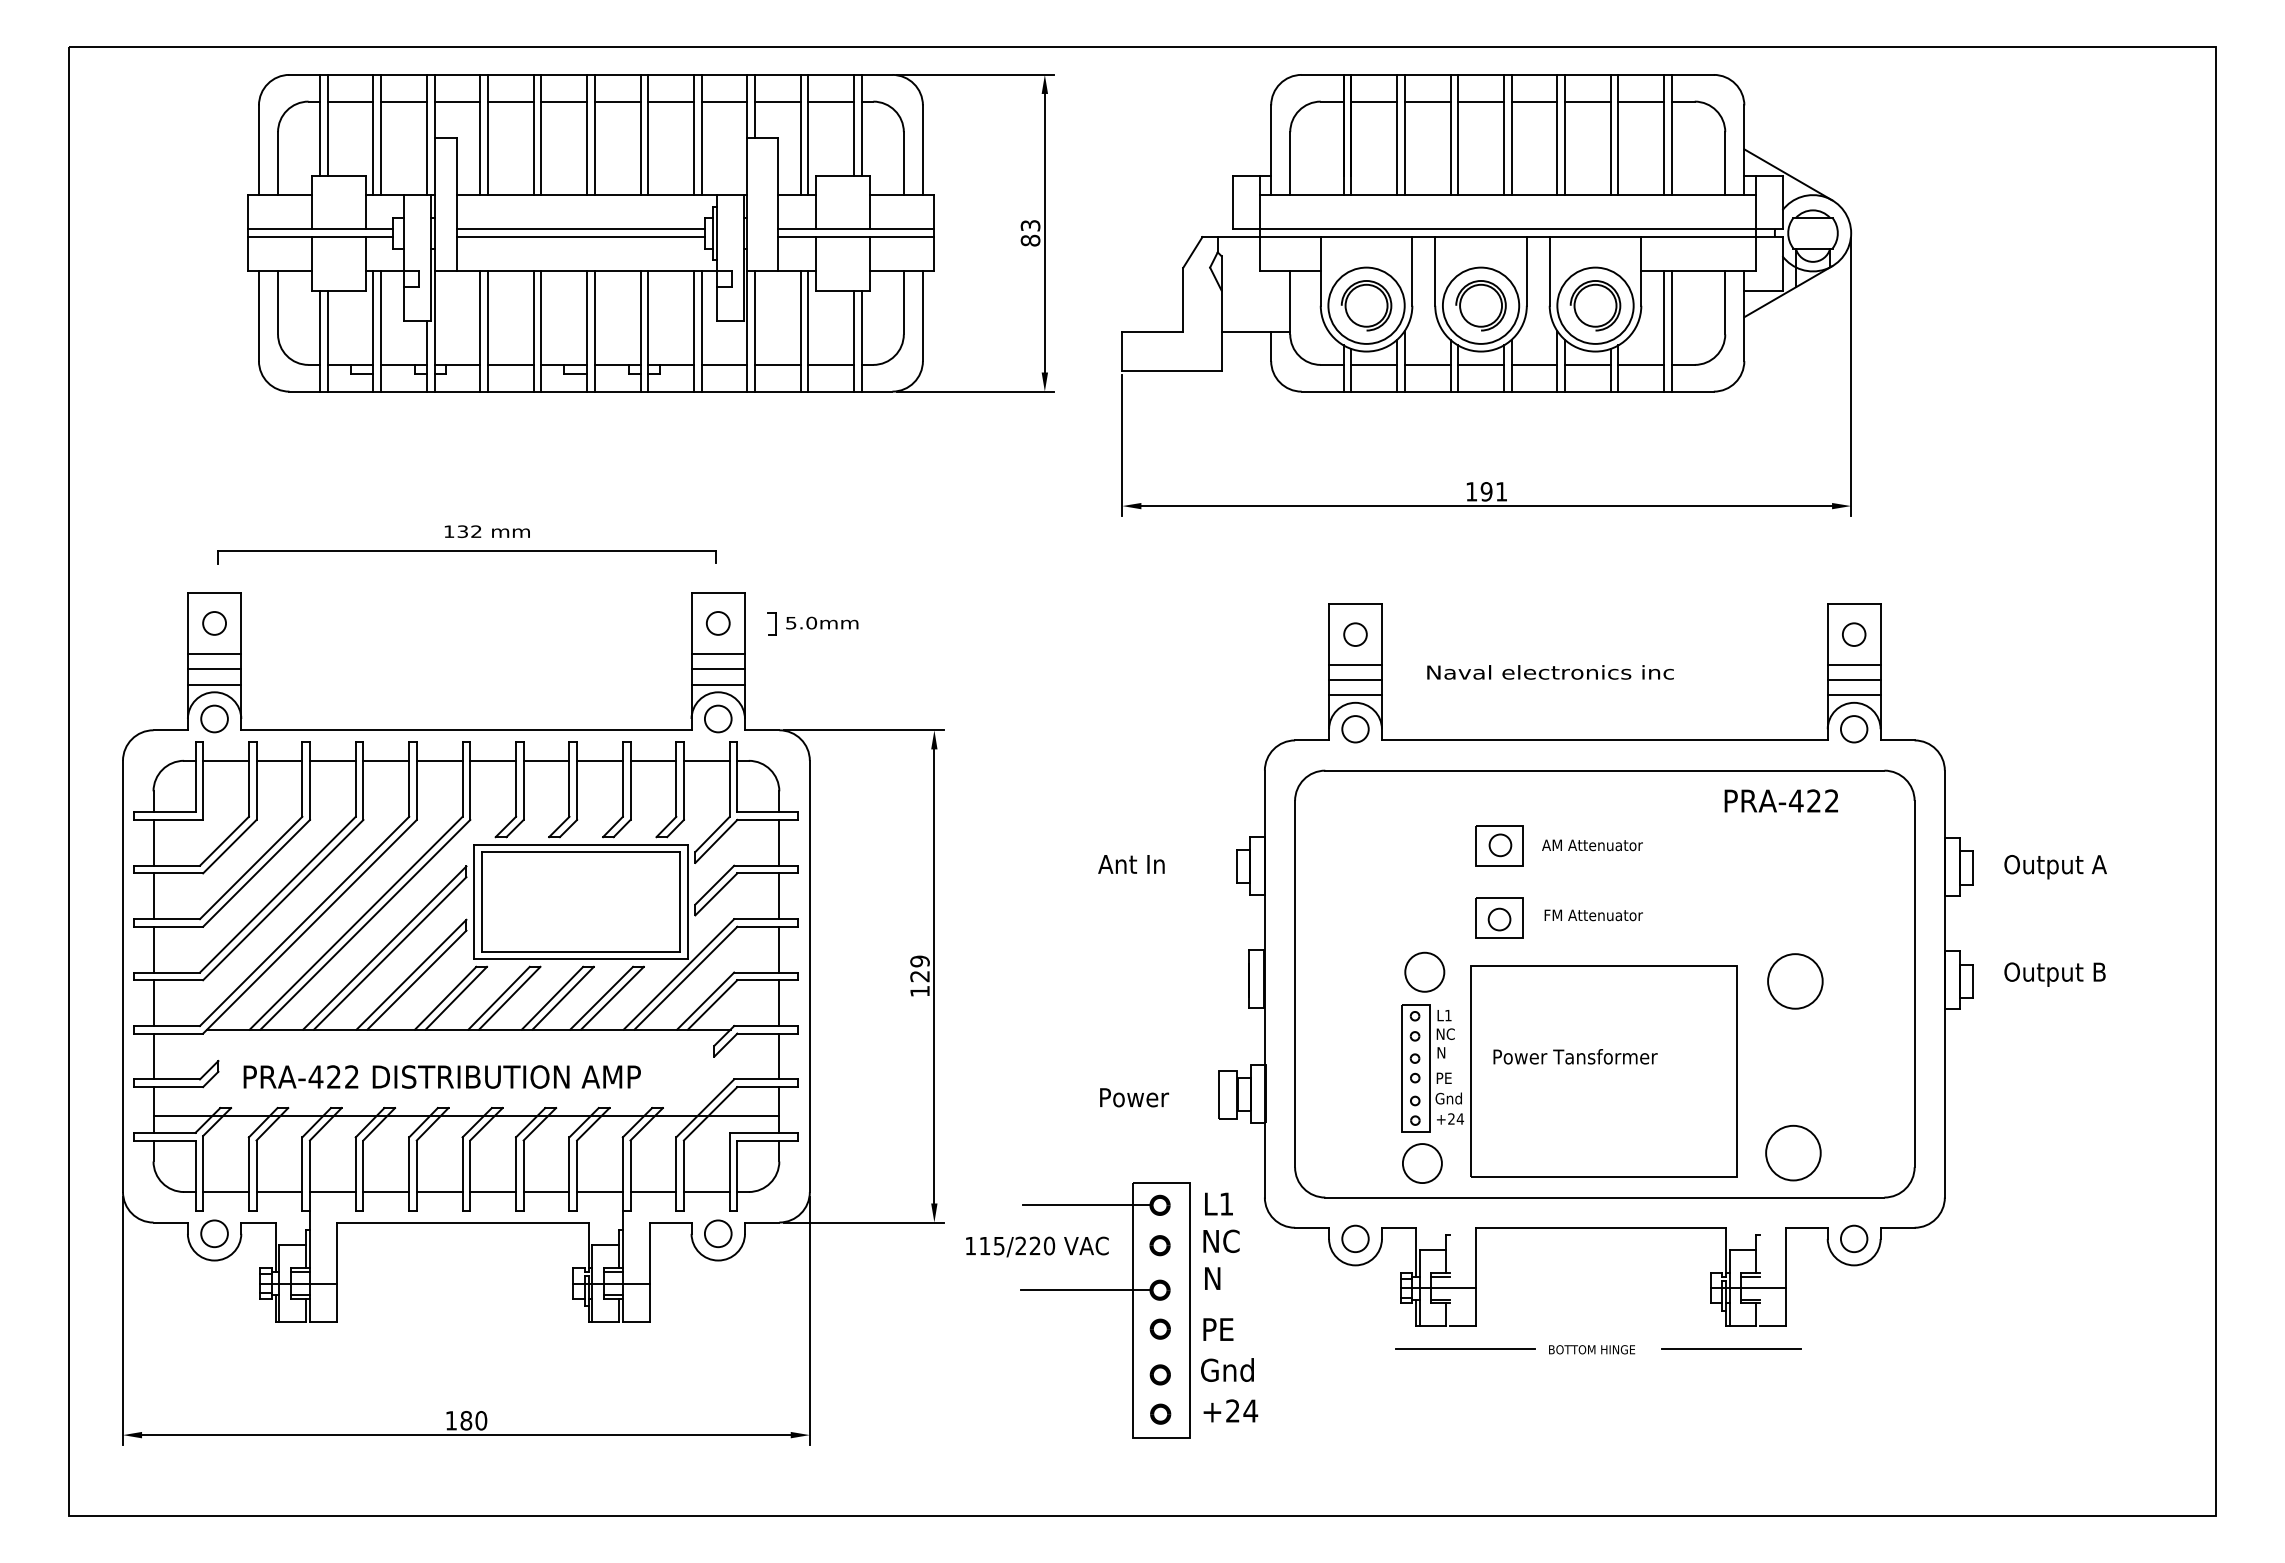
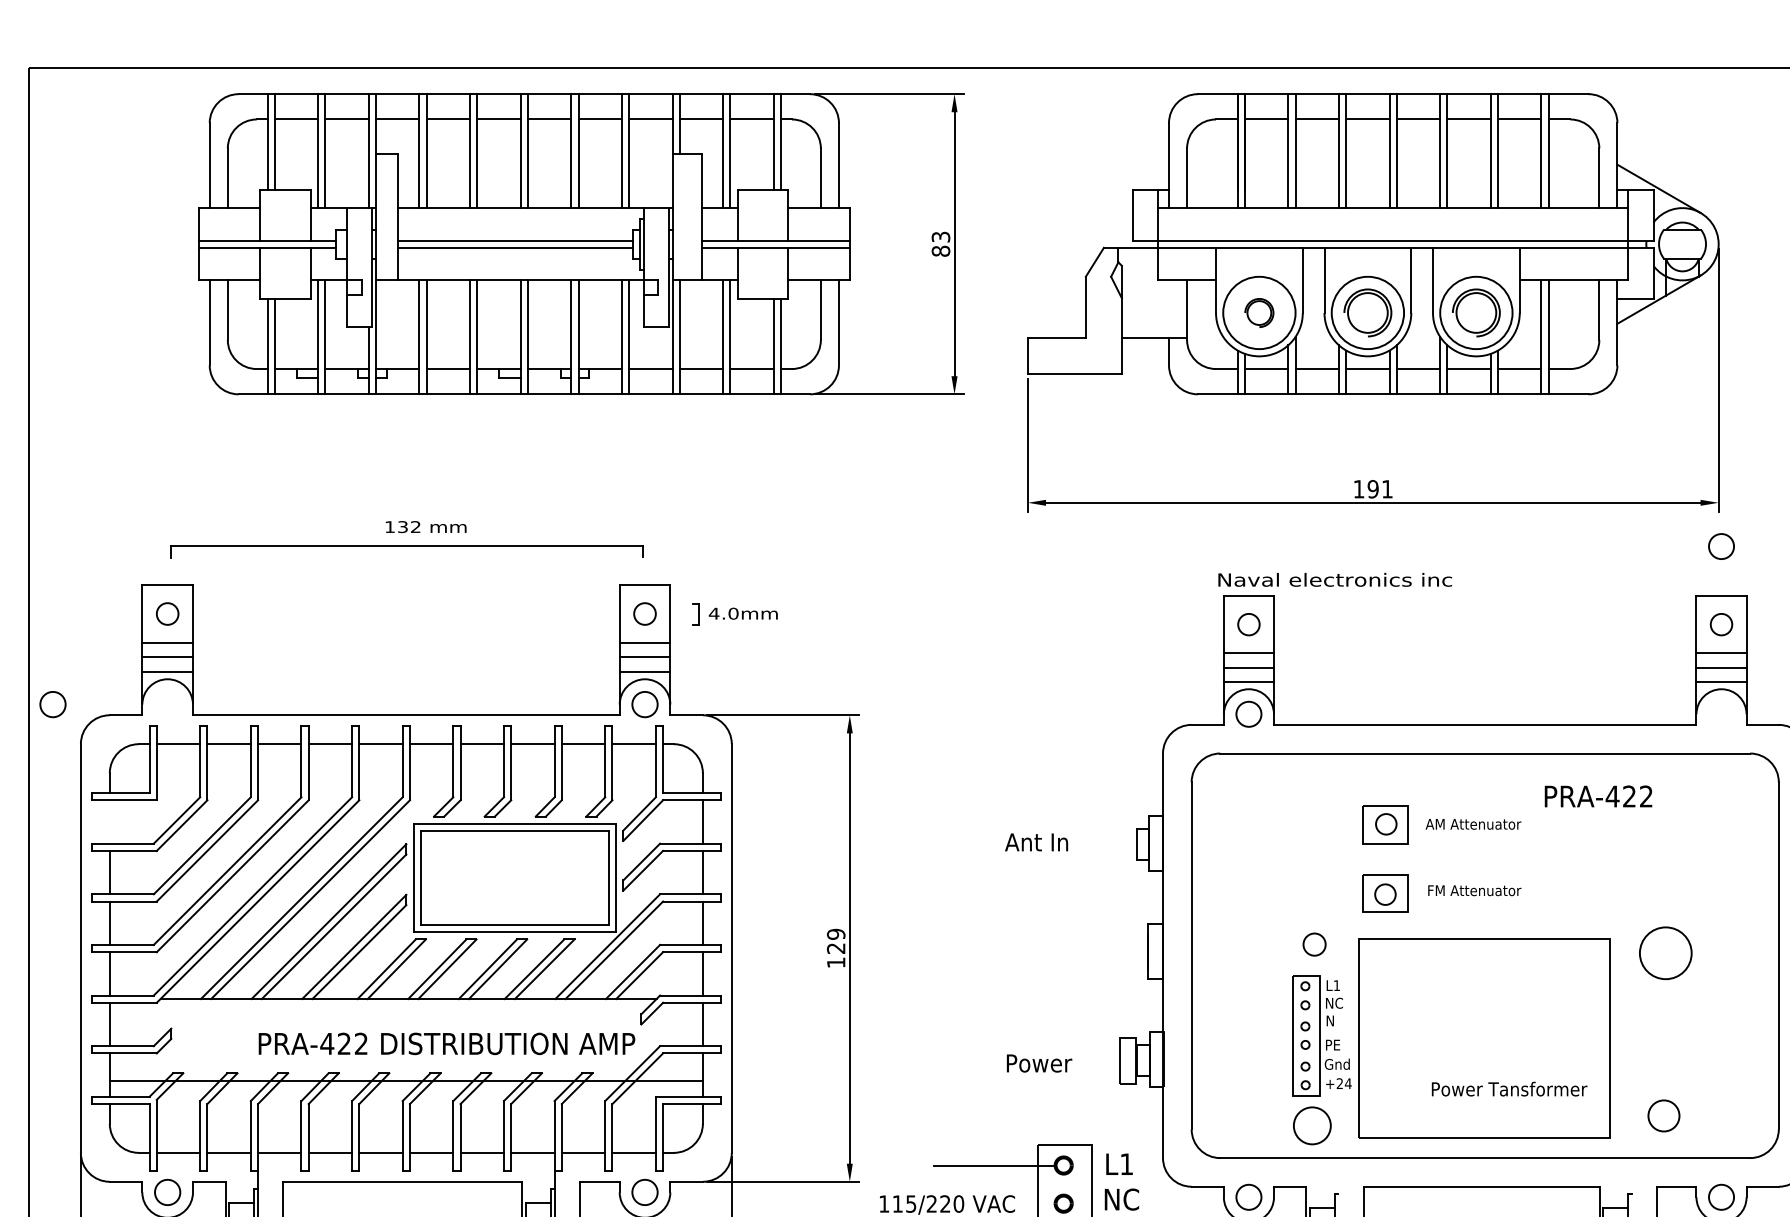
part: (1366, 305) -> (1259, 312), size x0.6
text: (790, 623) -> (713, 614), 5.0mm -> 4.0mm
text: (1550, 672) -> (1335, 579), moved
circle: (214, 718) -> (52, 704), moved
circle: (1854, 729) -> (1721, 546), moved
text: (1780, 800) -> (1597, 796), moved
line: (153, 842) -> (109, 821), removed
circle: (1424, 971) -> (1314, 943), size x0.6
text: (1575, 1056) -> (1509, 1088), moved
text: (441, 1076) -> (446, 1043), moved
circle: (1793, 1152) -> (1664, 1115), size x0.6

